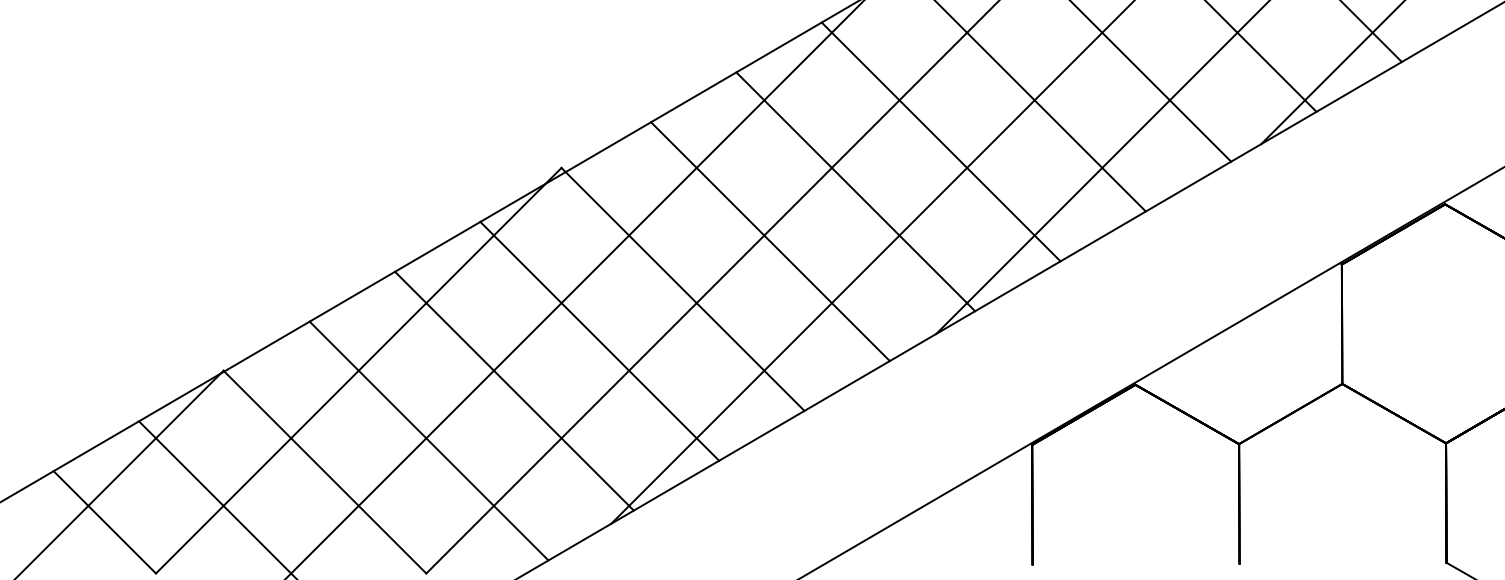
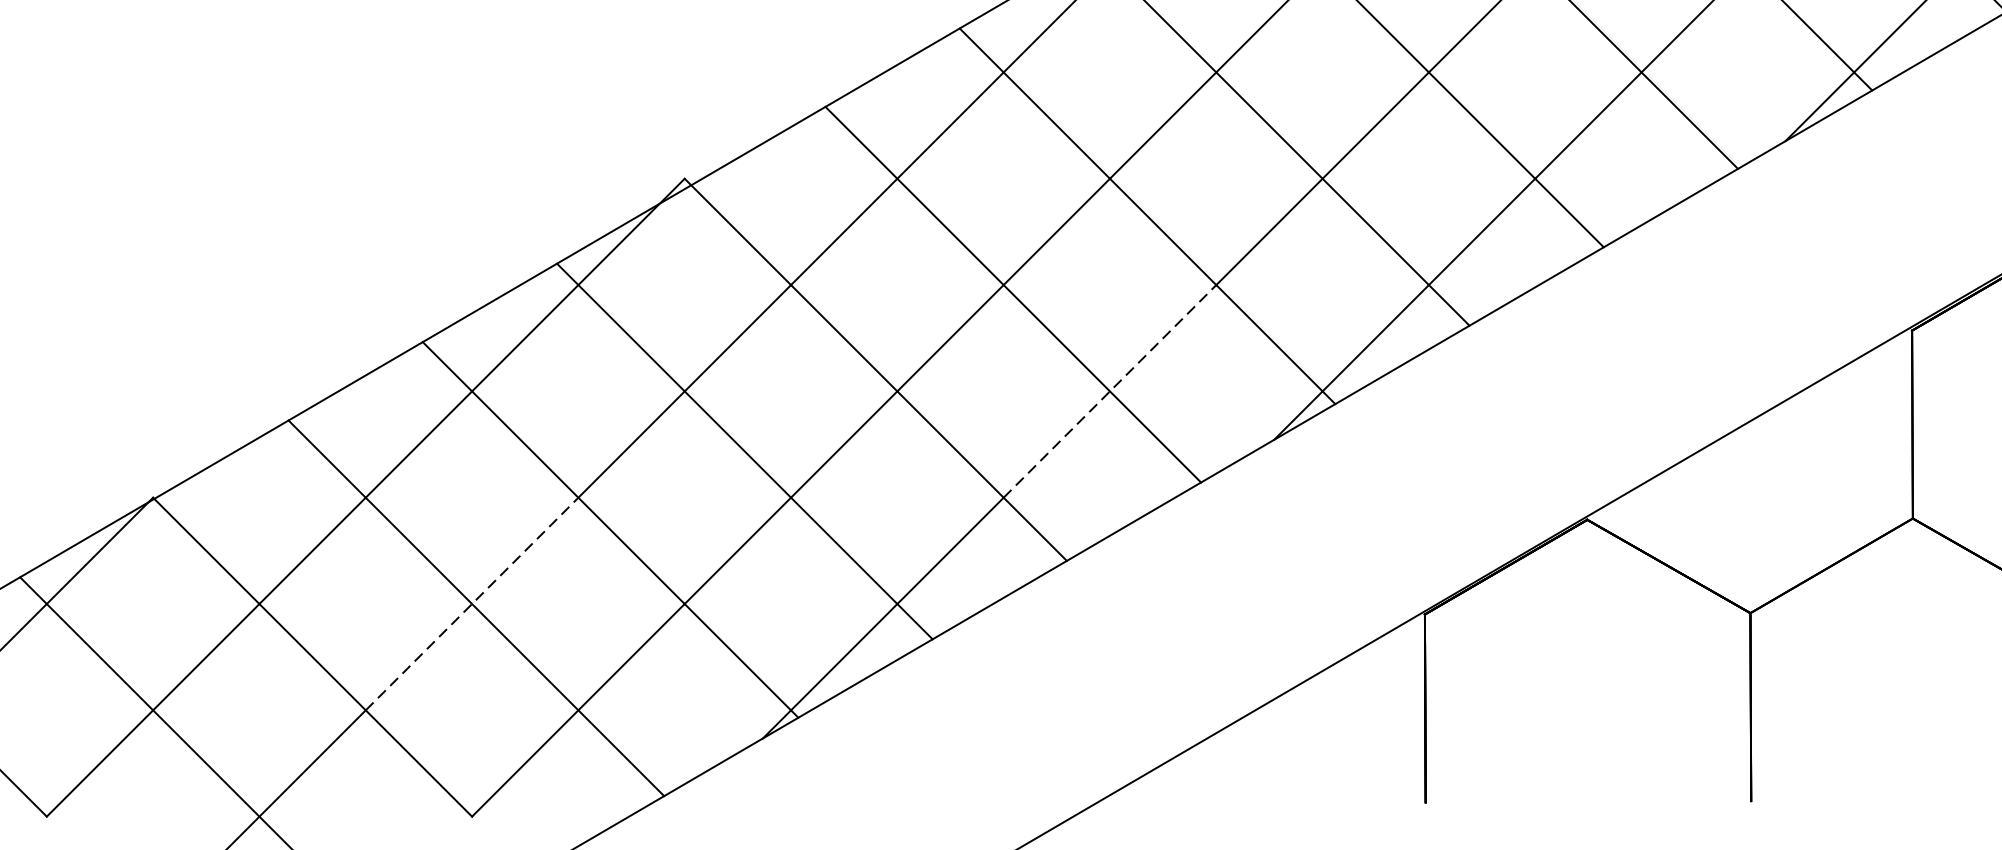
line: (831, 303) -> (1109, 391), solid -> dashed
line: (426, 438) -> (472, 604), solid -> dashed

